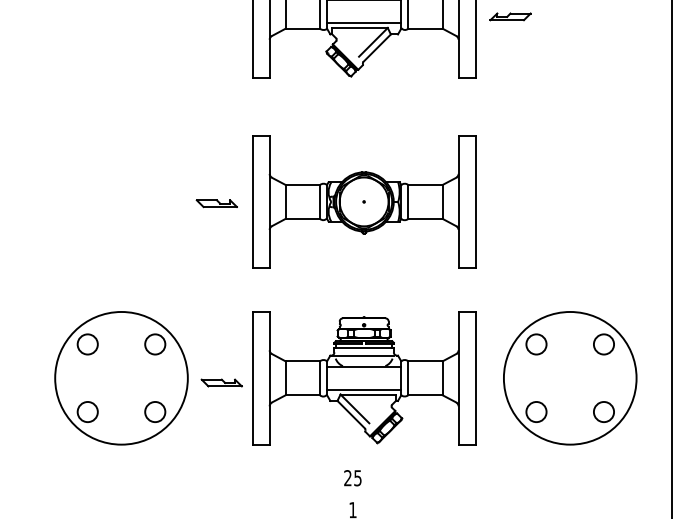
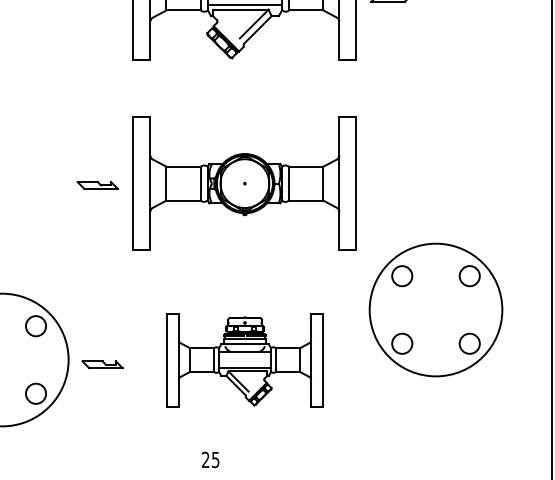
part: (364, 378) -> (245, 360), size x0.7
part: (570, 378) -> (436, 310), moved
text: (352, 478) -> (210, 460), moved

